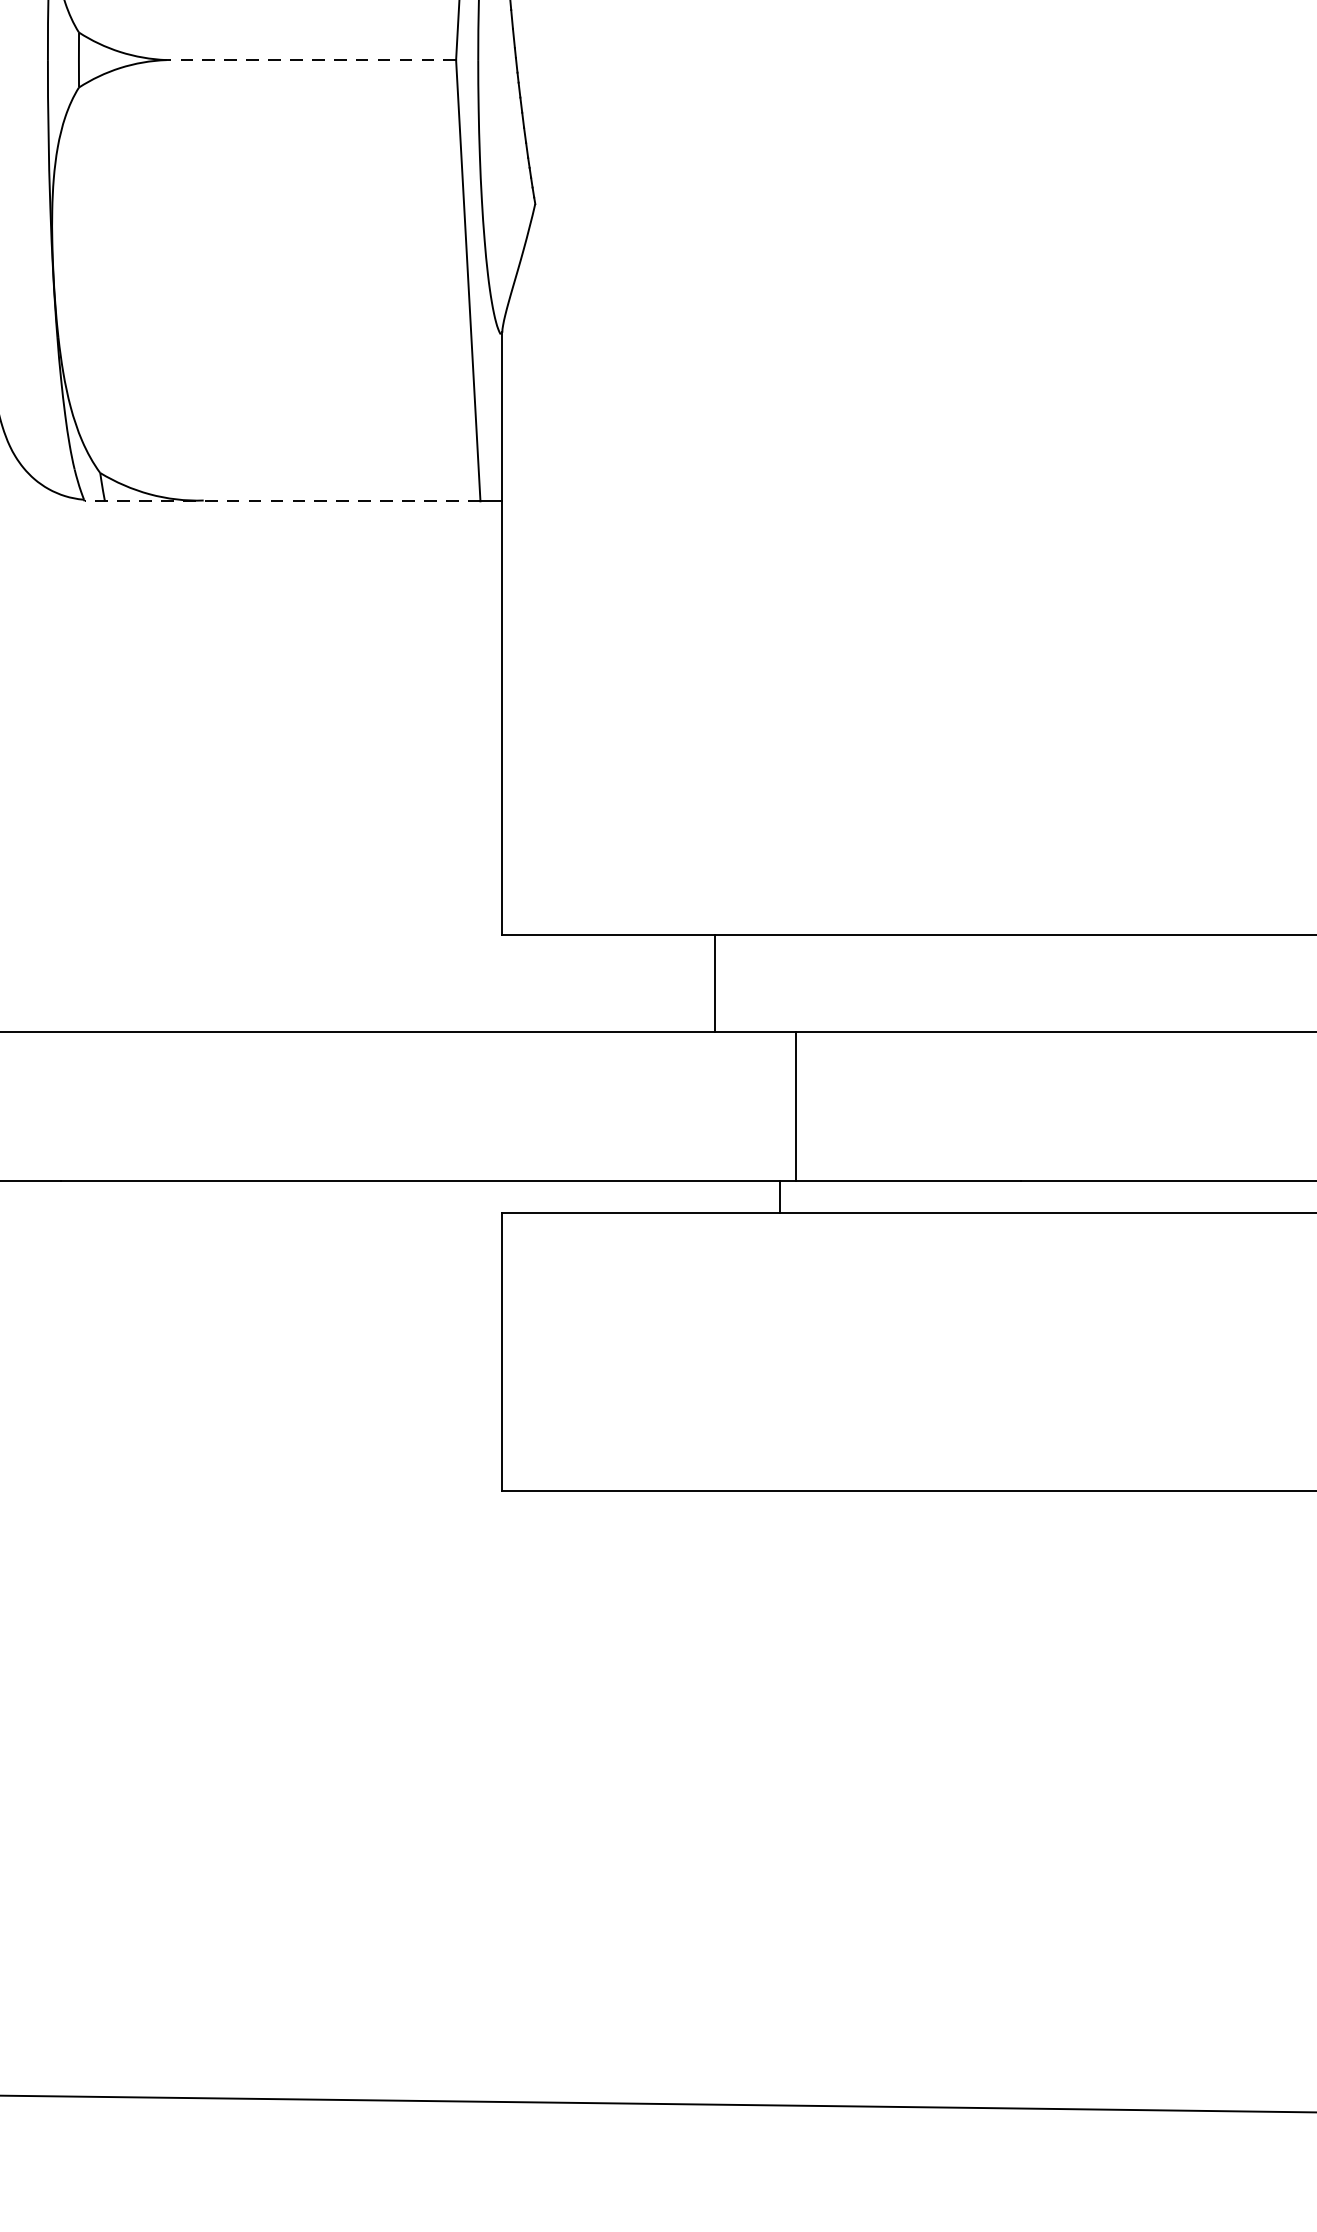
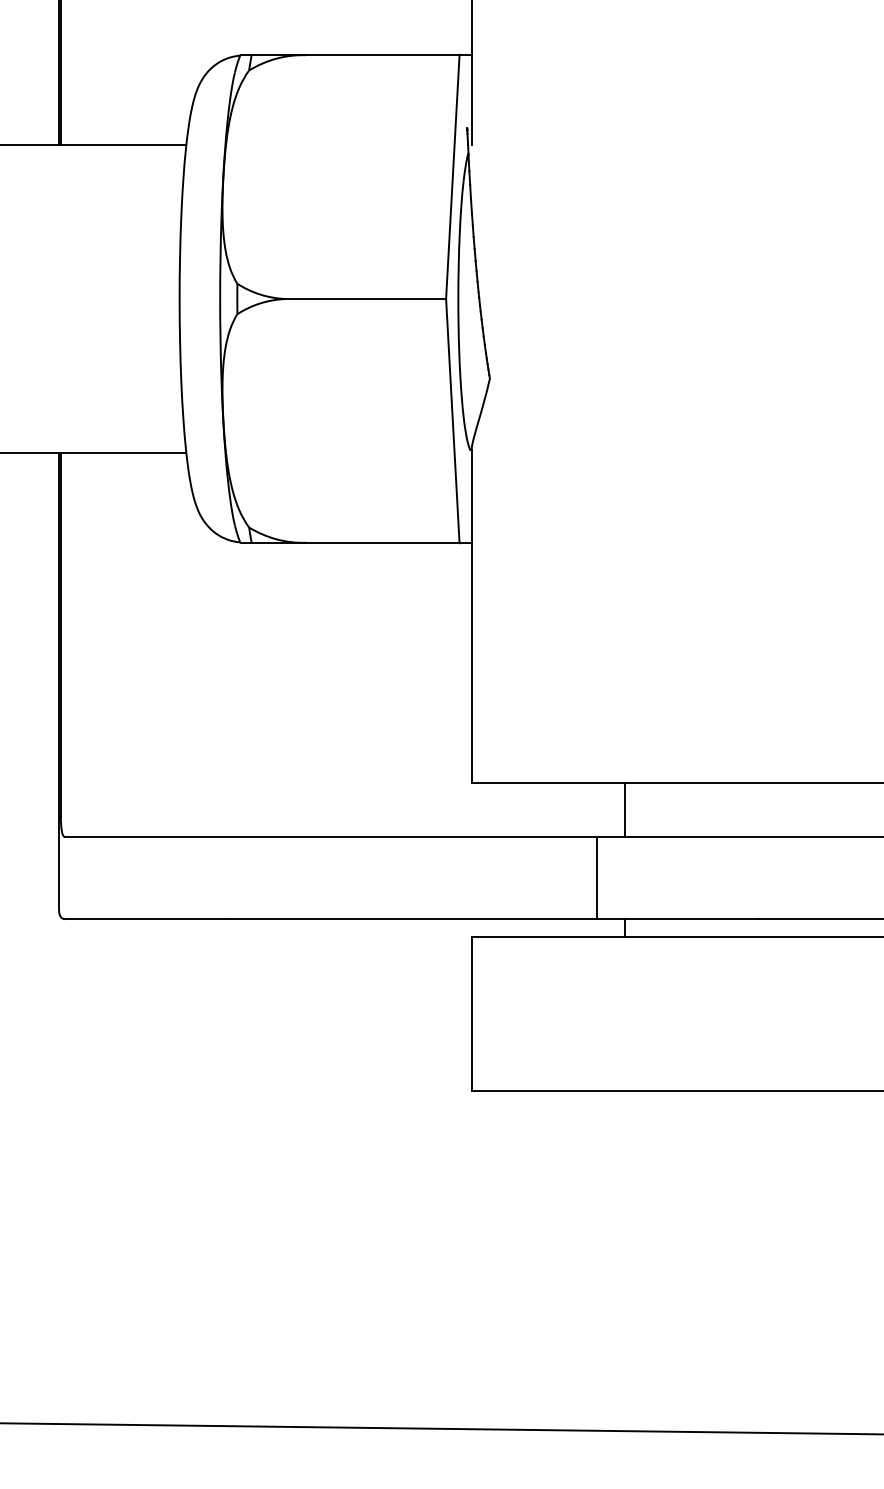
line: (310, 60) -> (365, 299), dashed -> solid
line: (283, 501) -> (350, 543), dashed -> solid
line: (715, 984) -> (625, 810), moved
line: (796, 1107) -> (597, 878), moved

